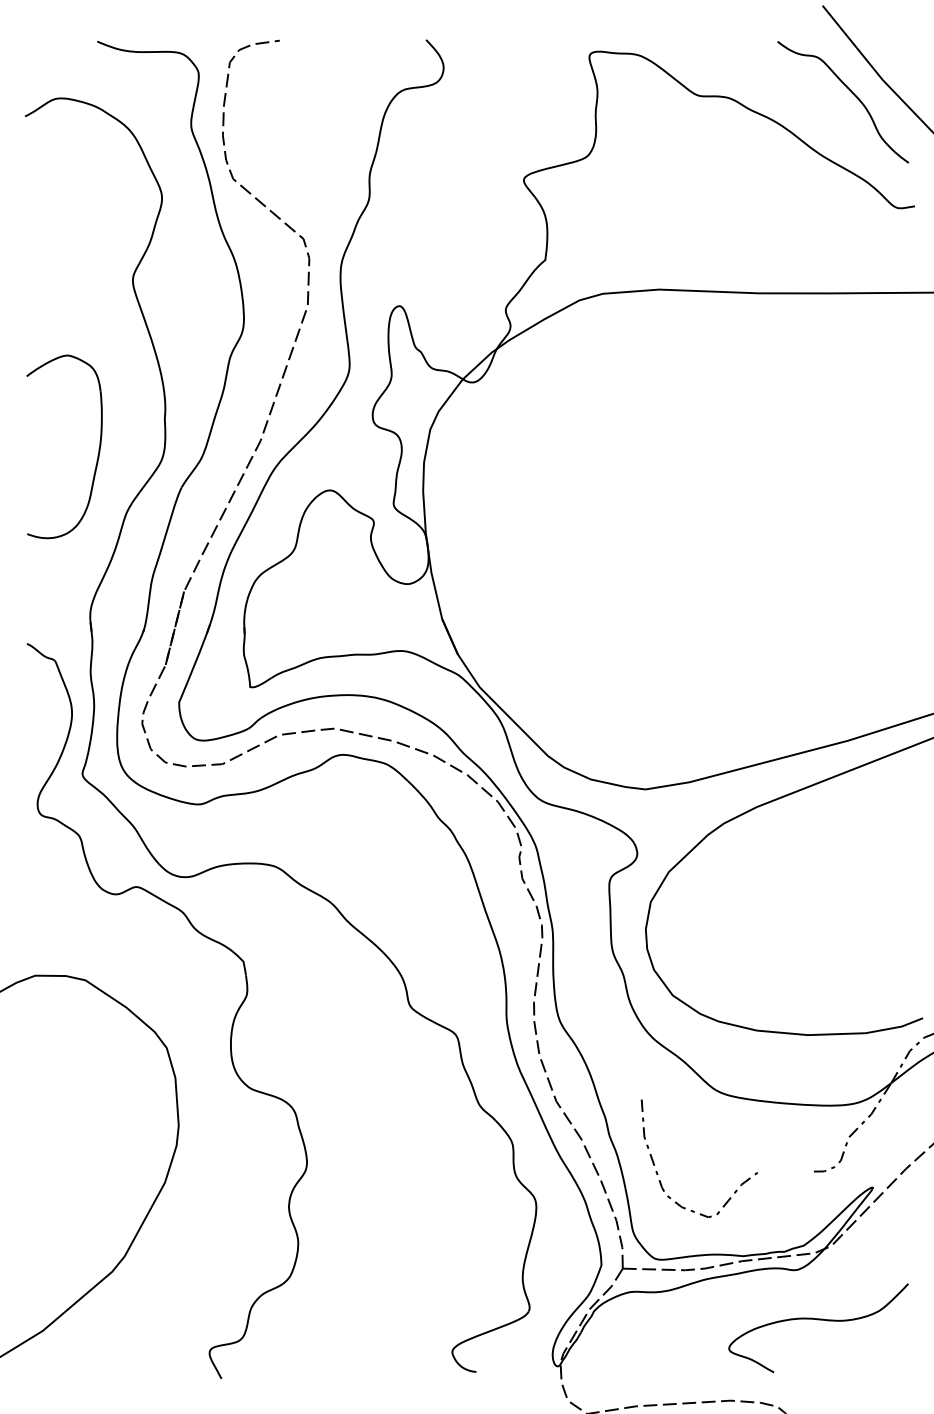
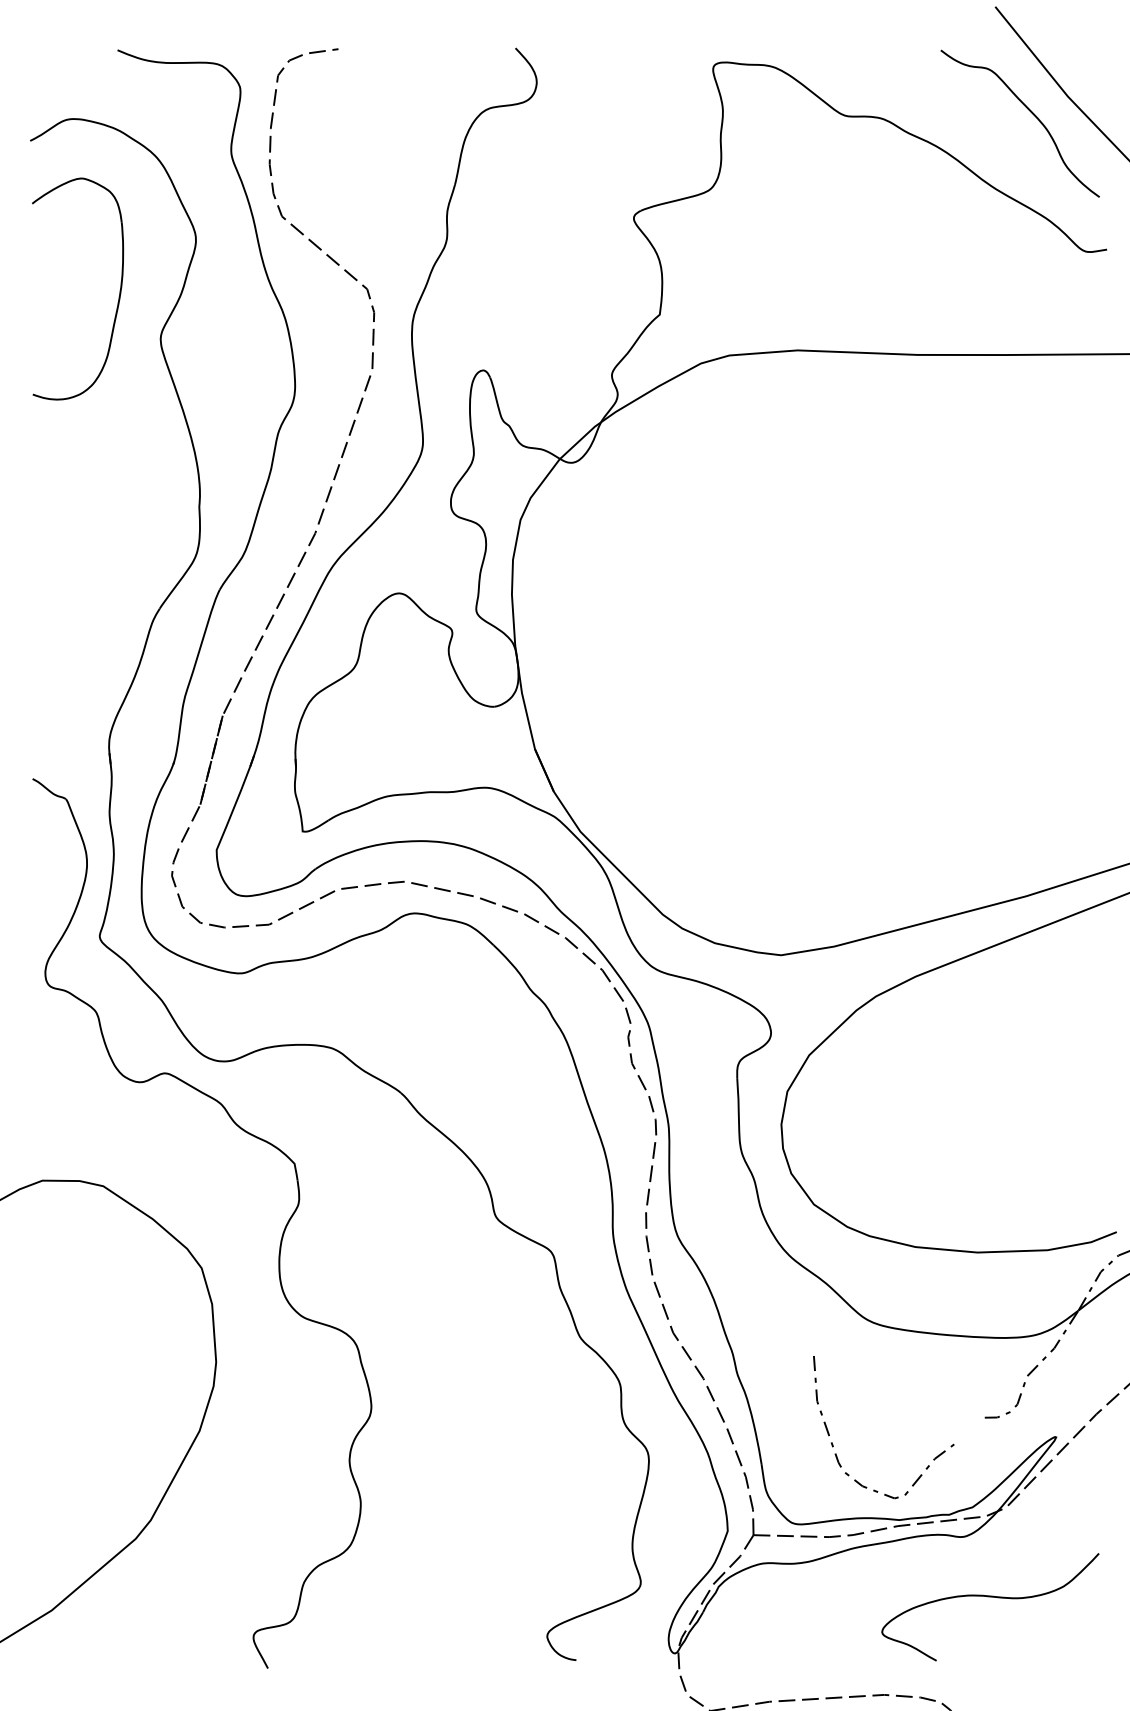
part: (98, 448) -> (119, 290), moved
curve: (658, 1173) -> (834, 1445), moved

